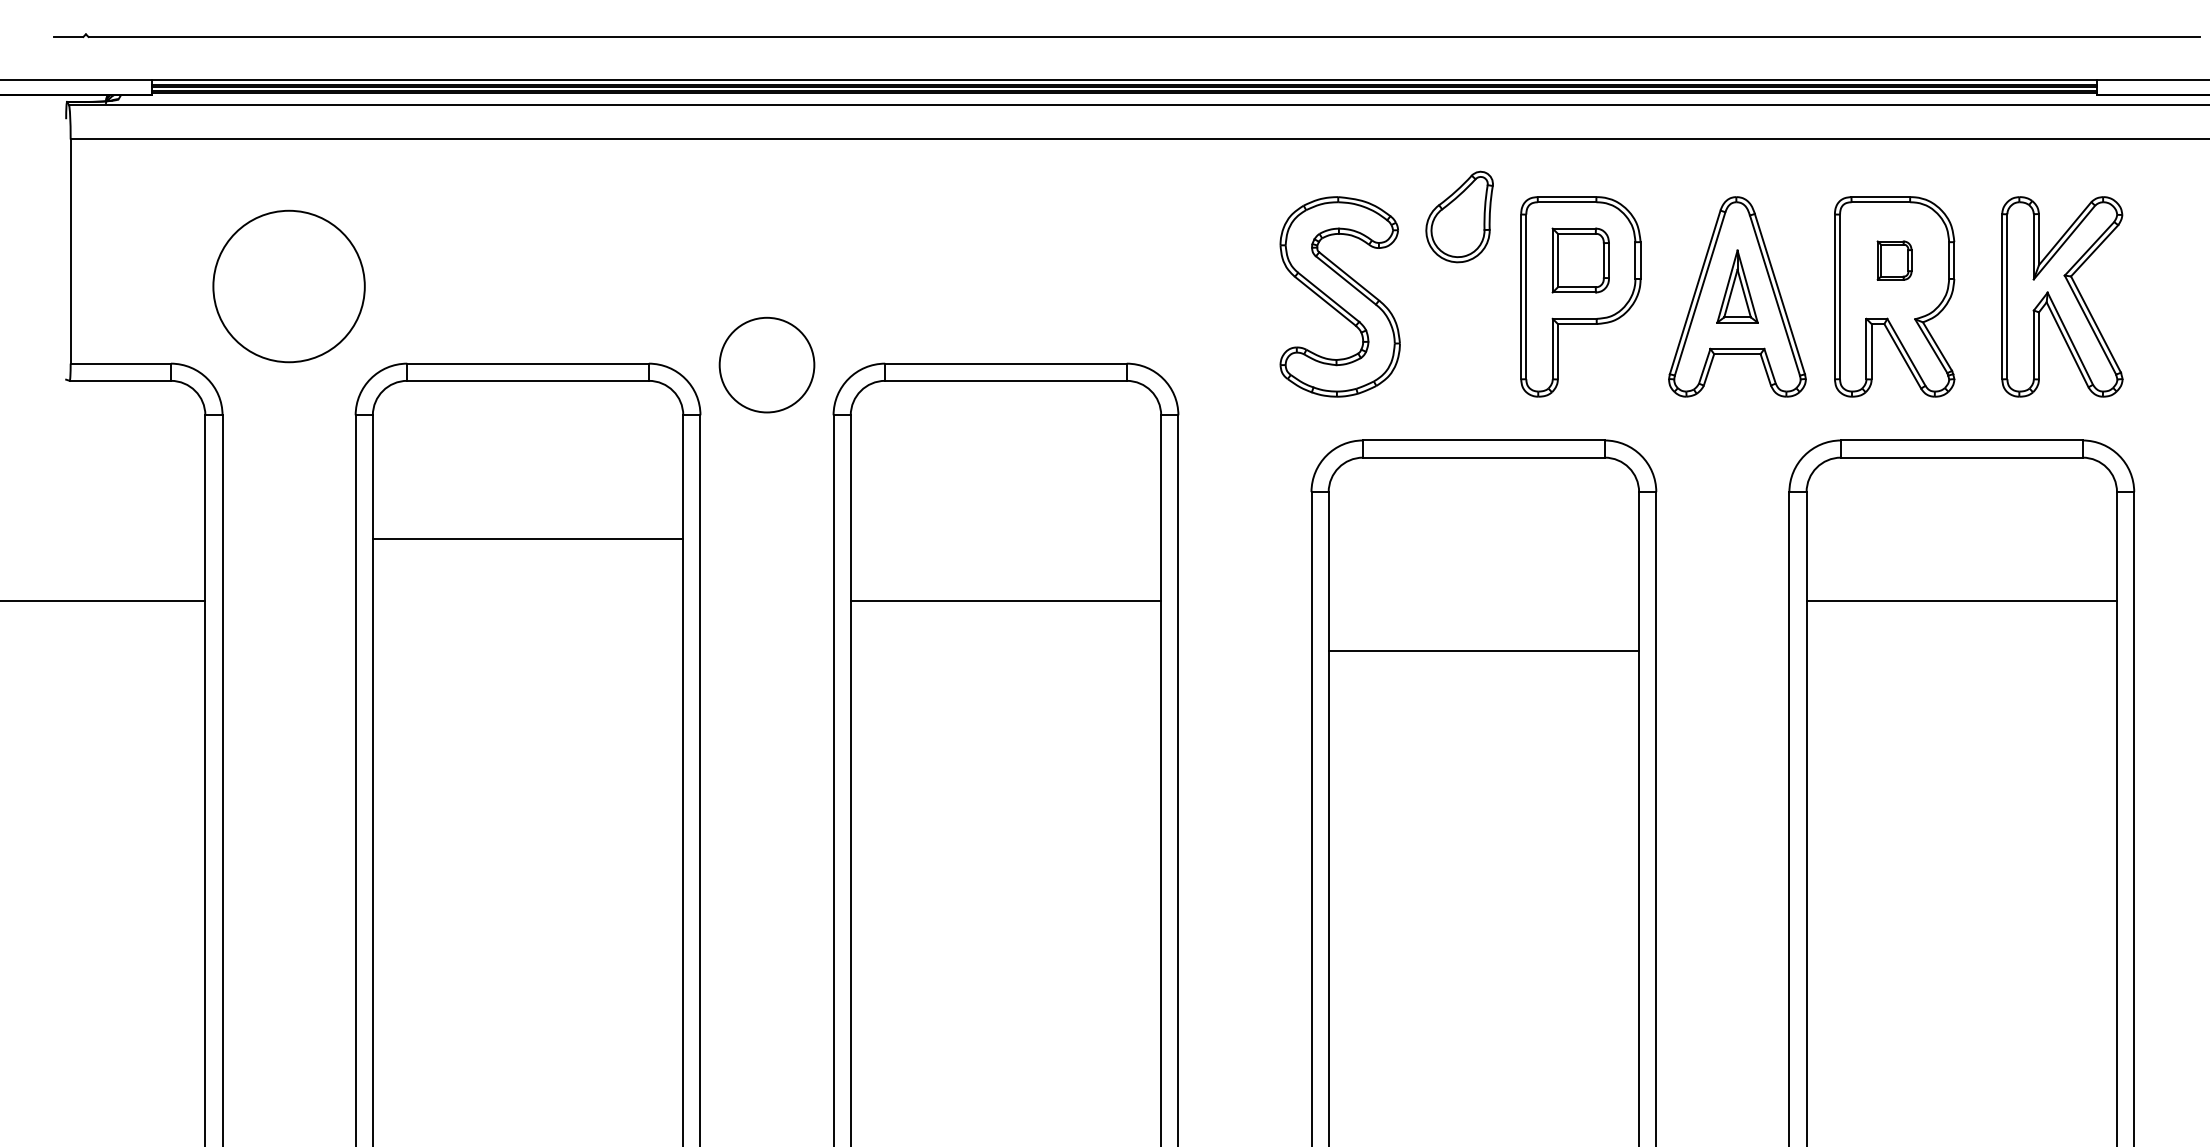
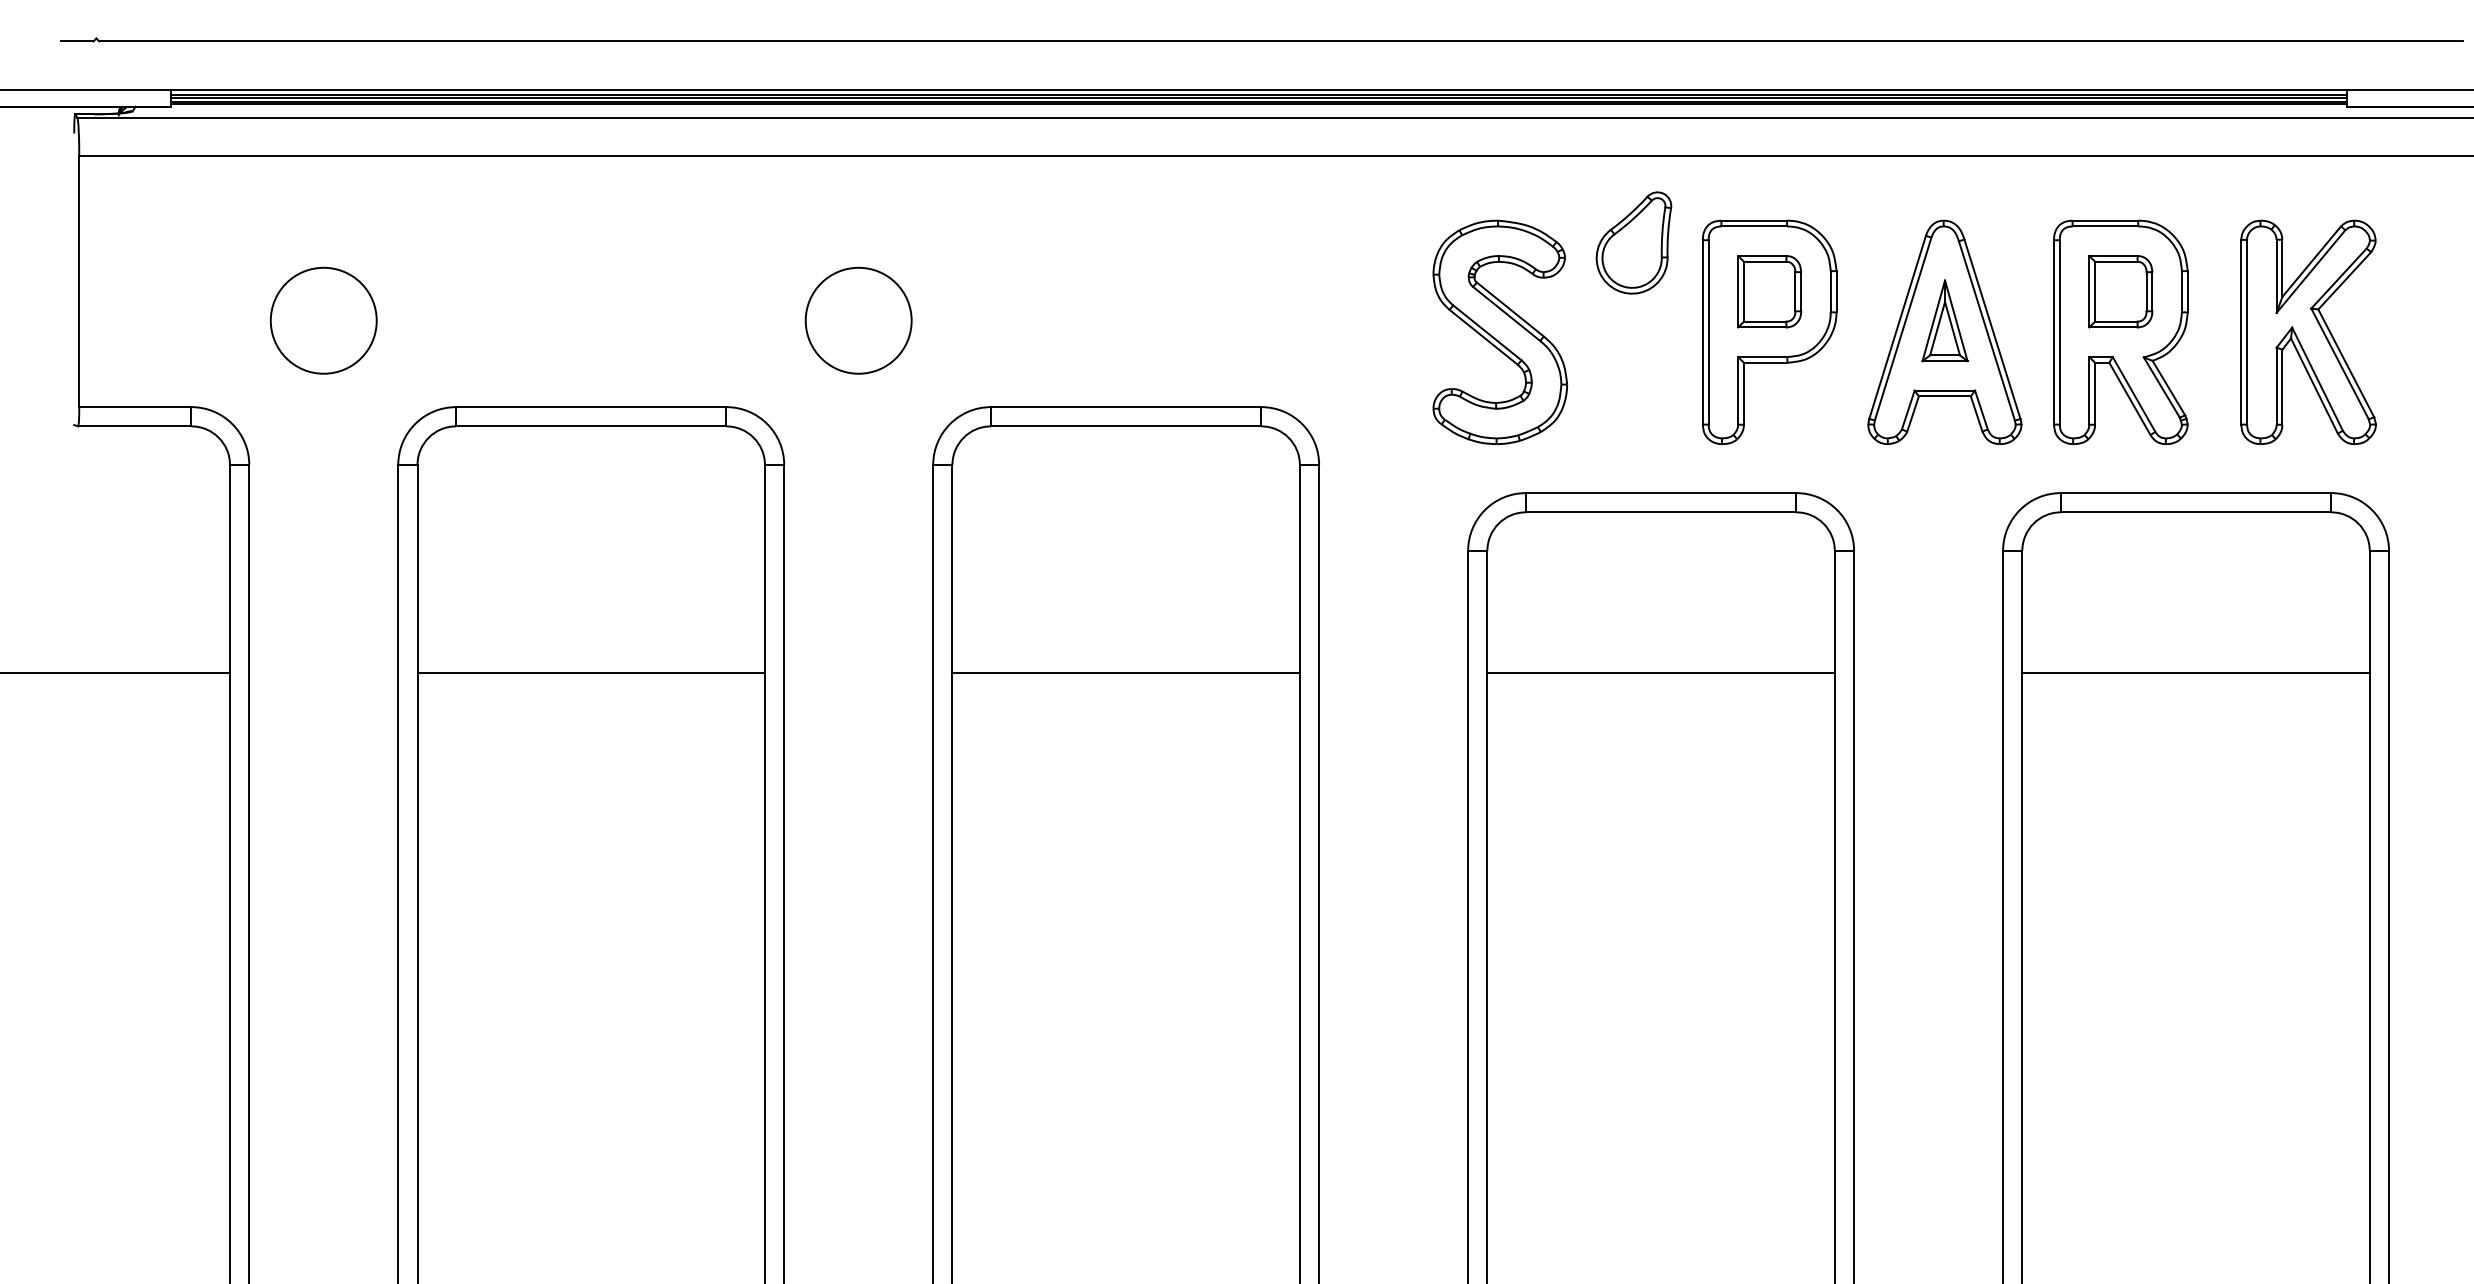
part: (1894, 260) -> (2120, 291), size x1.67
circle: (288, 286) -> (323, 320), size x0.62
circle: (766, 364) -> (858, 320), moved
line: (527, 539) -> (590, 672), moved
line: (1483, 650) -> (1660, 672), moved

